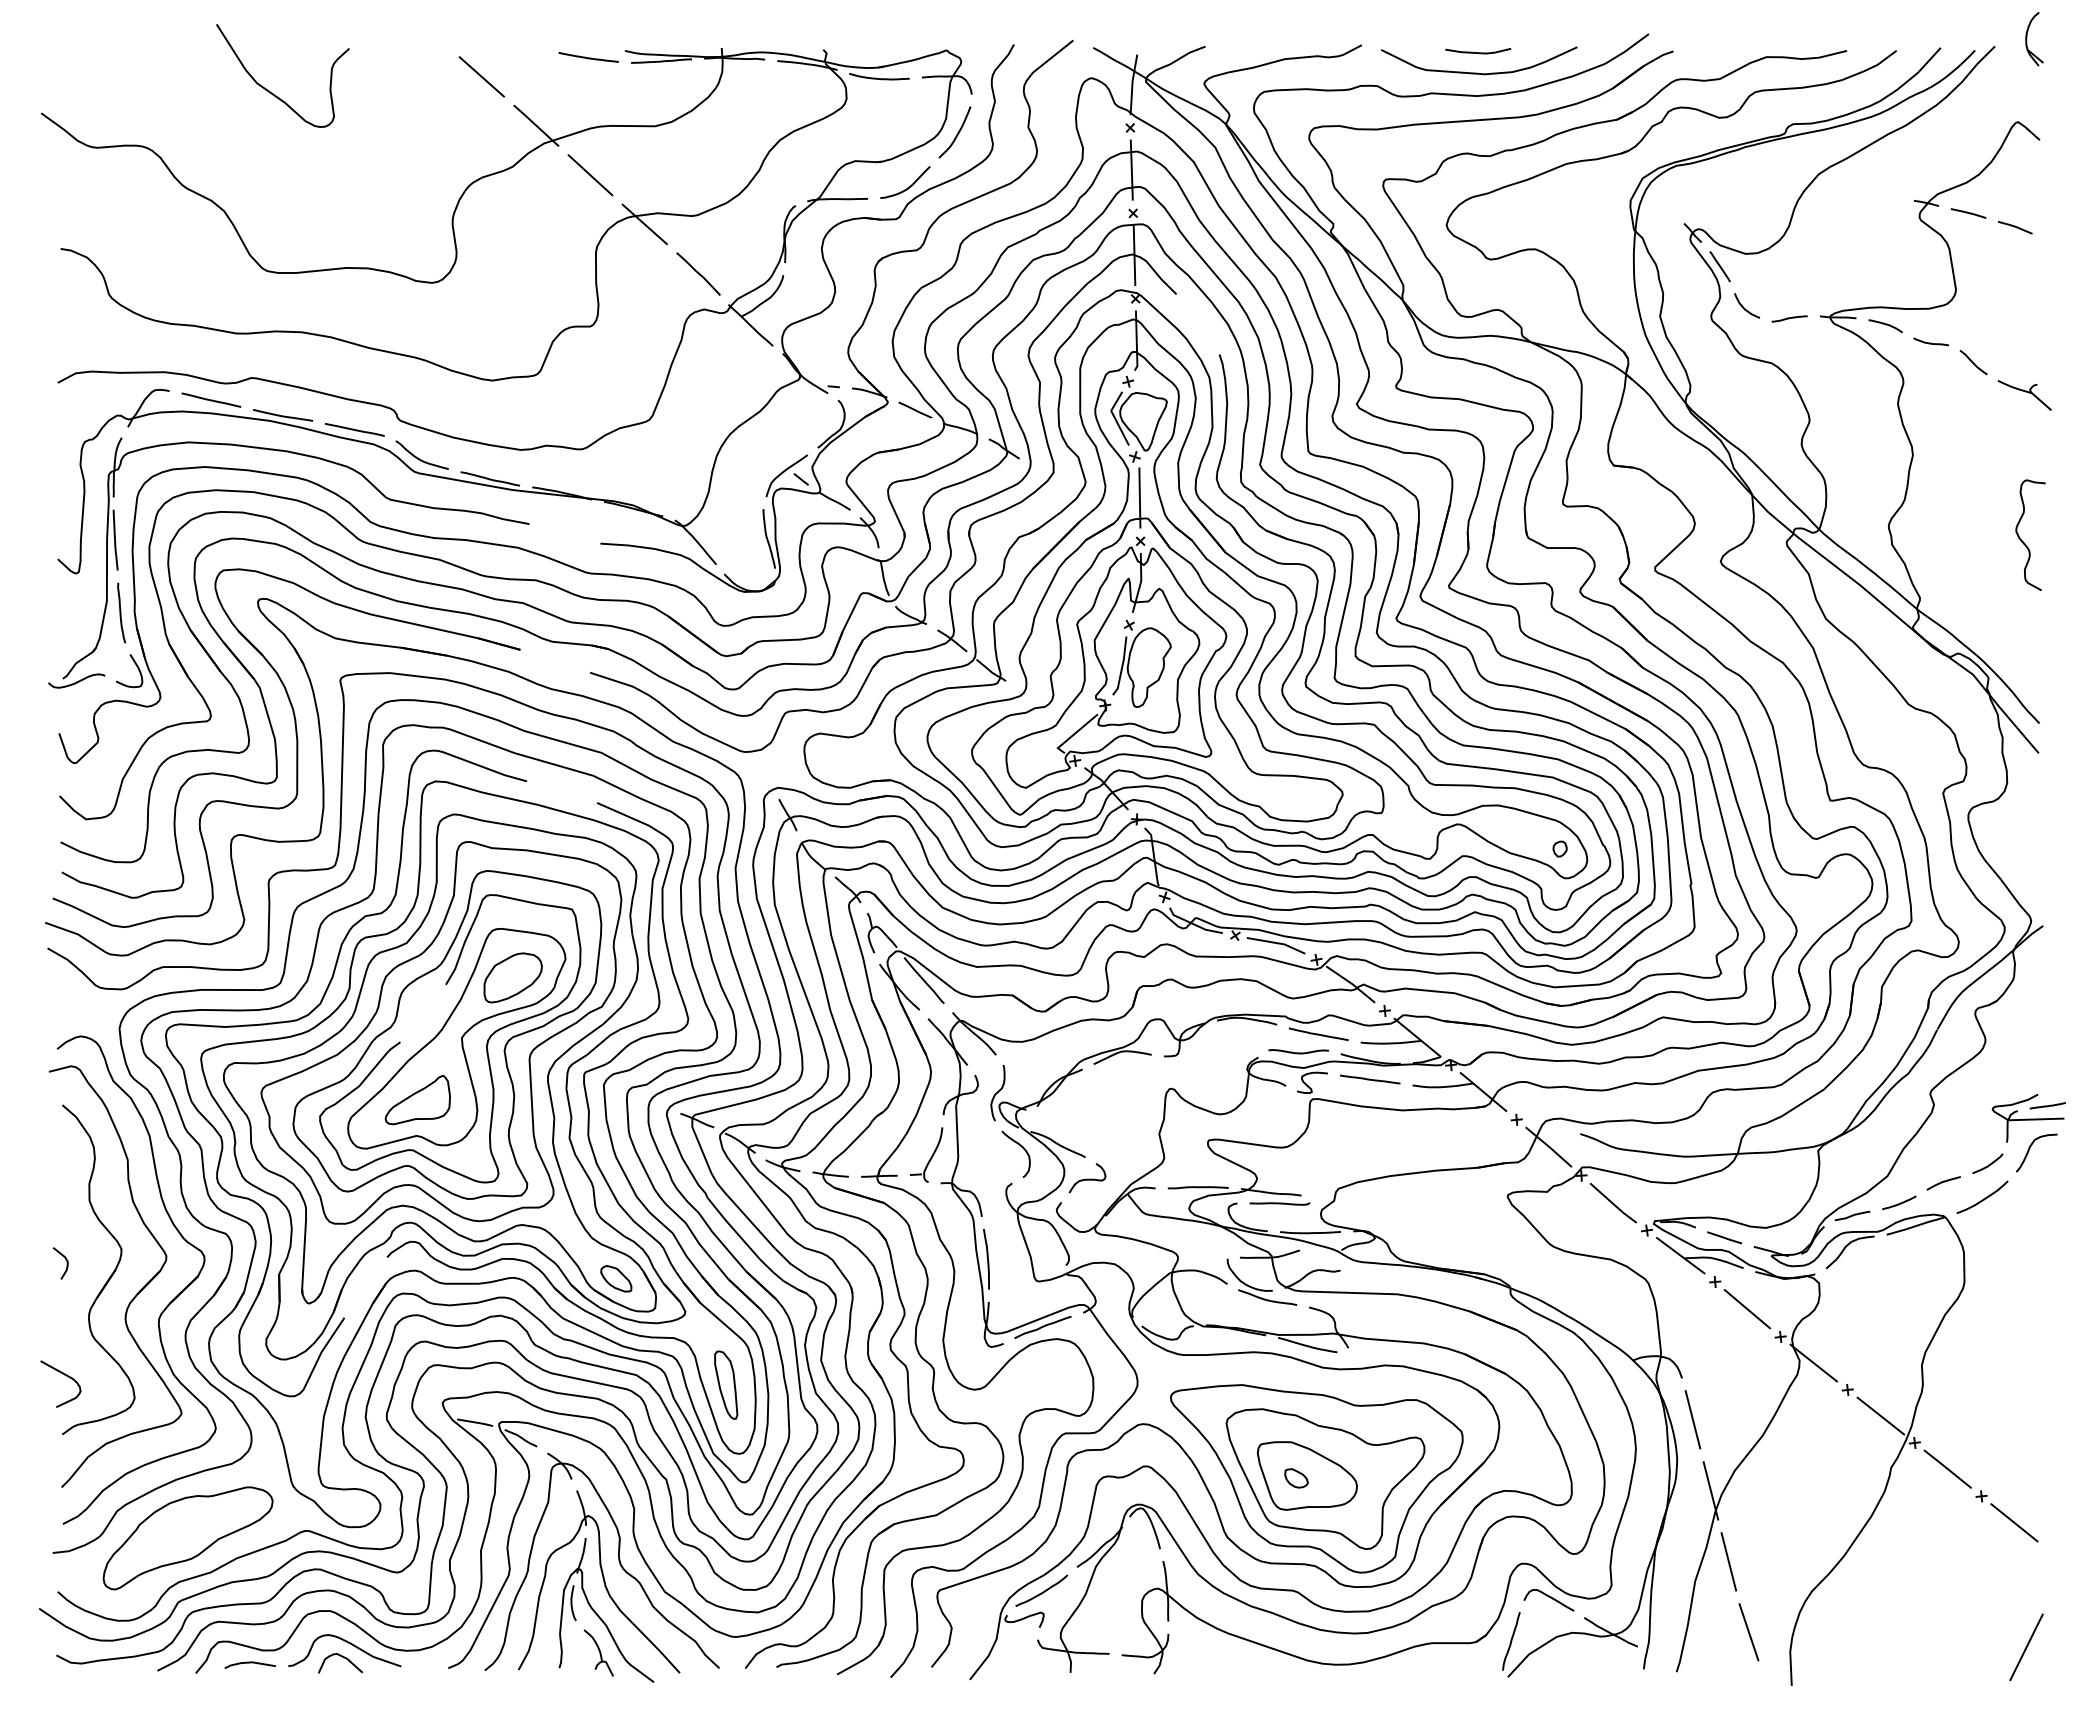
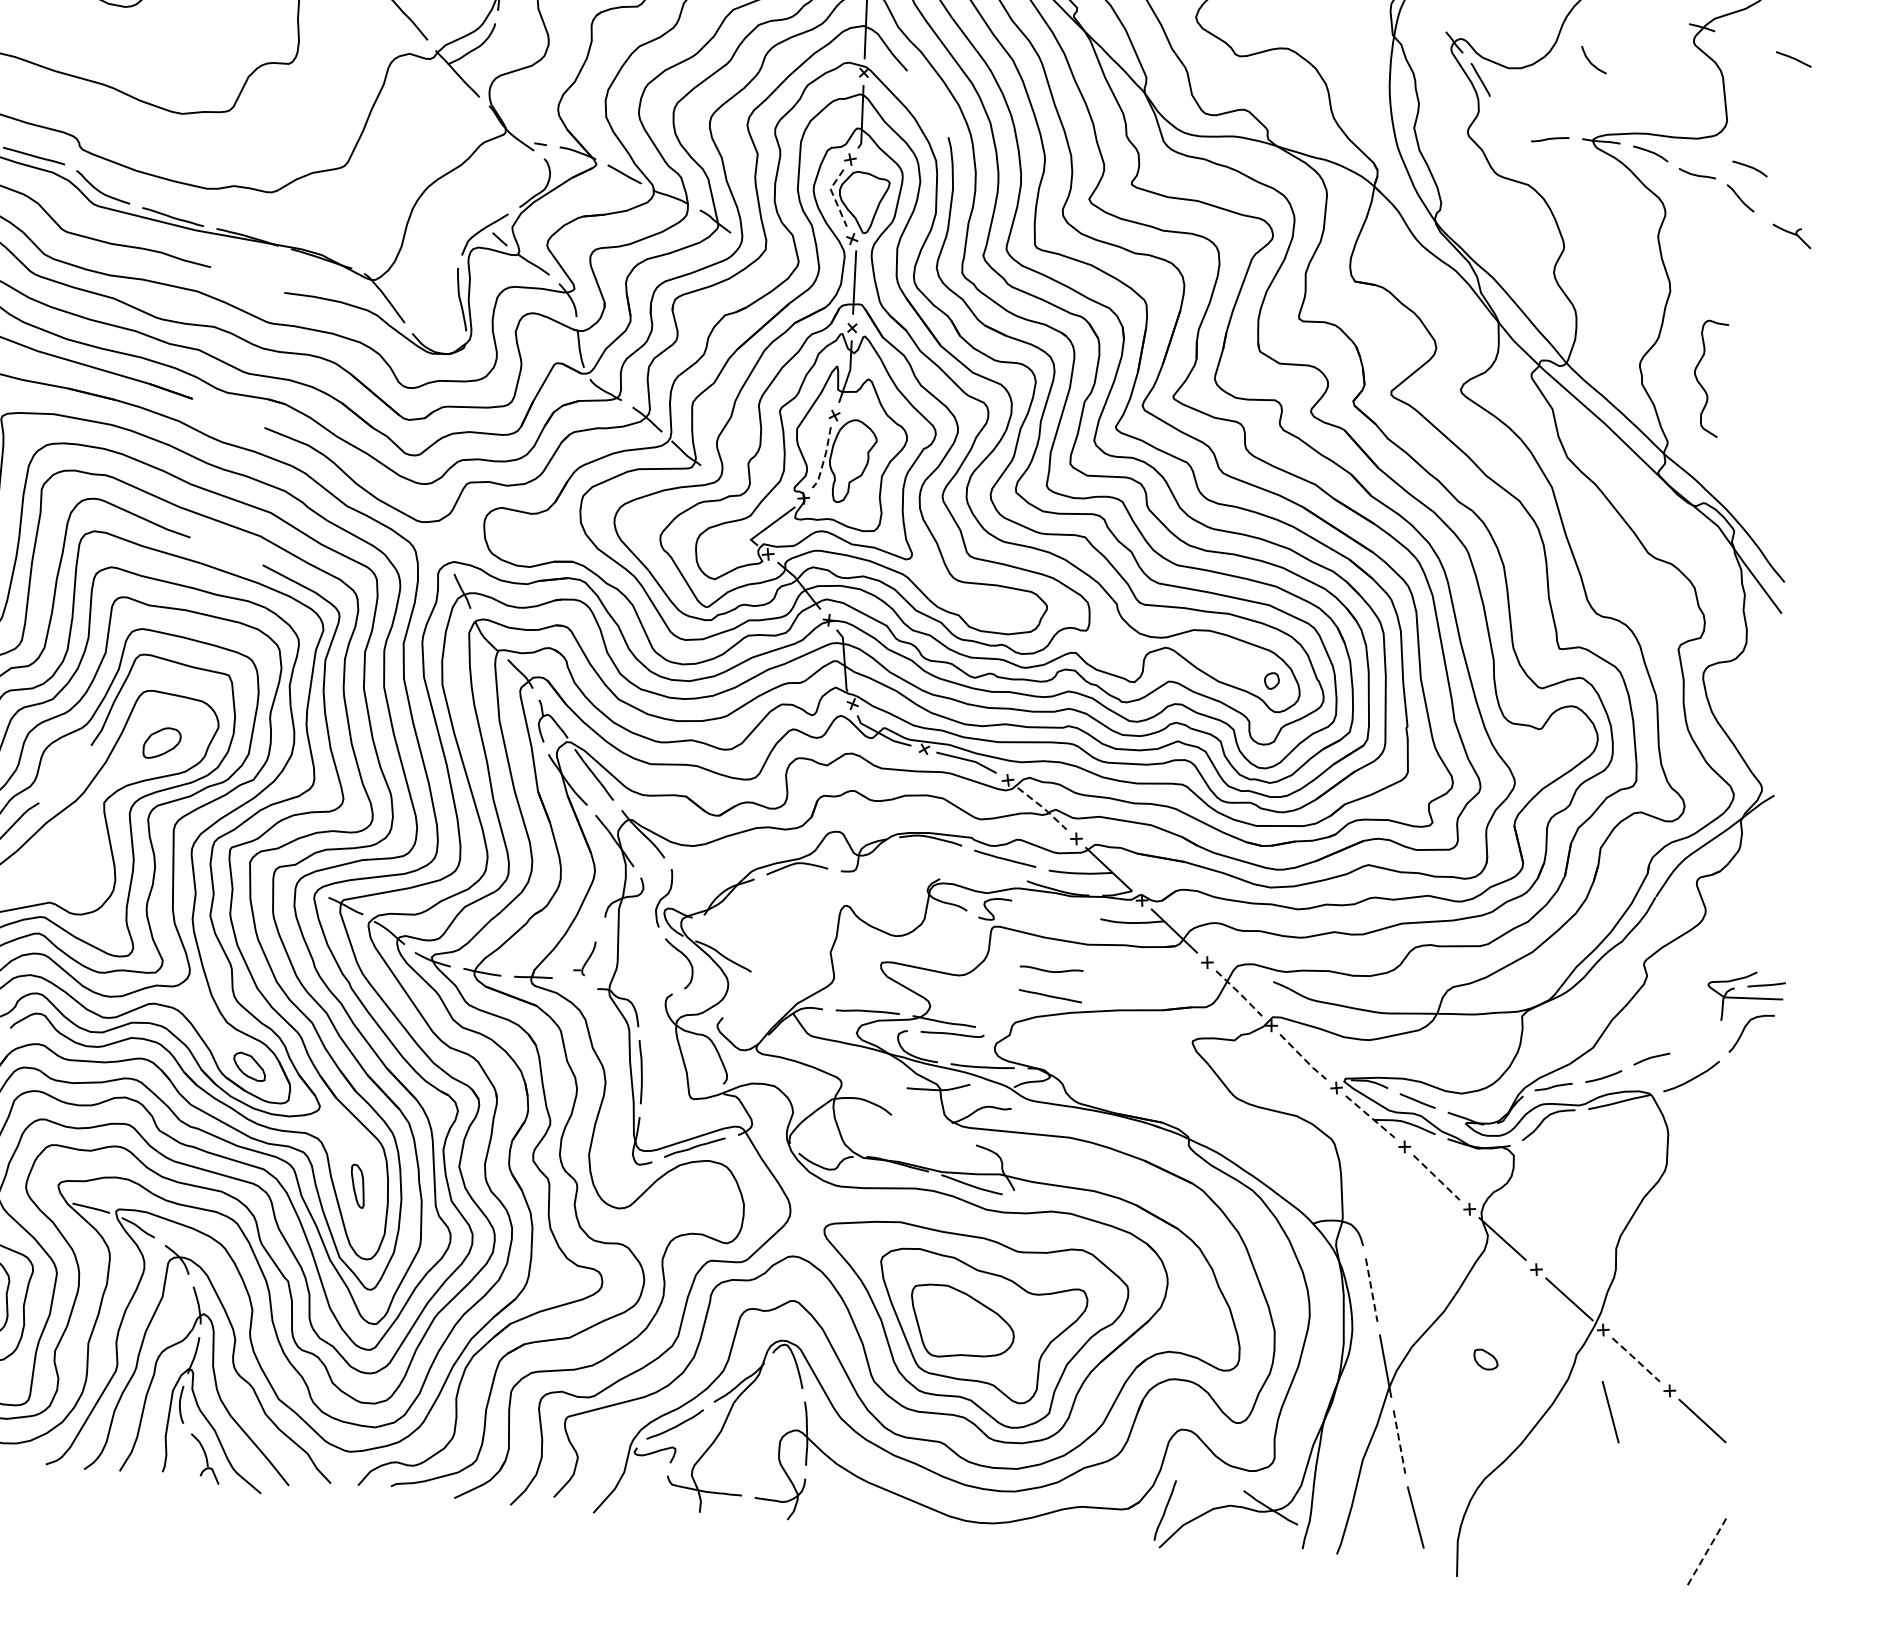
line: (1968, 213) -> (1745, 41), removed
curve: (1744, 307) -> (1591, 61), moved
curve: (1980, 333) -> (1749, 168), added
part: (2024, 395) -> (1791, 236), size x0.7
line: (1114, 418) -> (833, 197), solid -> dashed
curve: (2023, 541) -> (1701, 384), moved
line: (1122, 667) -> (824, 459), solid -> dashed
part: (512, 977) -> (161, 742), size x0.6
line: (1352, 984) -> (1044, 808), solid -> dashed
curve: (1298, 1052) -> (1051, 970), moved
line: (1370, 1079) -> (1050, 996), moved
part: (417, 1099) -> (53, 864), removed
line: (1549, 1146) -> (1239, 992), solid -> dashed
part: (926, 1154) -> (584, 957), size x0.6
curve: (1988, 1164) -> (1700, 1042), removed
curve: (1087, 1178) -> (752, 994), removed
line: (1613, 1204) -> (1303, 1058), solid -> dashed
line: (1680, 1255) -> (1370, 1116), solid -> dashed
part: (1258, 1288) -> (924, 1121), removed
line: (1747, 1309) -> (1436, 1178), solid -> dashed
part: (726, 1384) -> (358, 1185), size x0.6
line: (1692, 1419) -> (1371, 1289), solid -> dashed
line: (1947, 1469) -> (1635, 1360), solid -> dashed
part: (1296, 1478) -> (1485, 1359), moved
line: (1926, 1520) -> (1610, 1412), added
line: (1728, 1561) -> (1399, 1441), solid -> dashed
curve: (1550, 1598) -> (1209, 1468), removed
line: (2026, 1647) -> (1706, 1552), solid -> dashed

